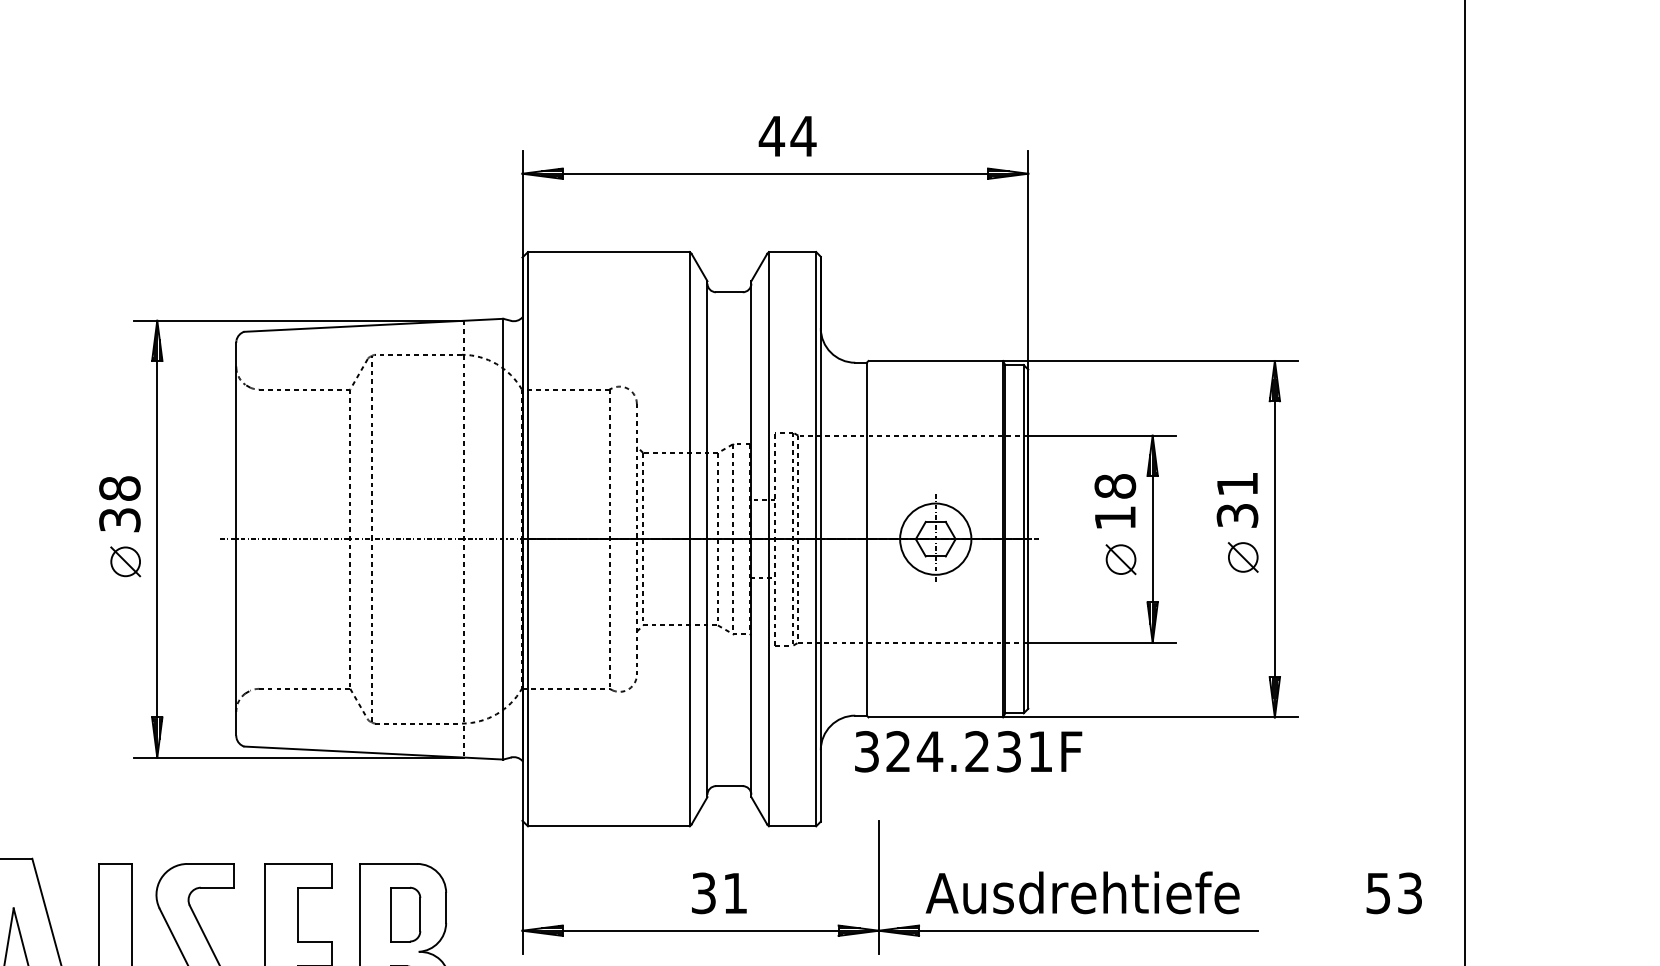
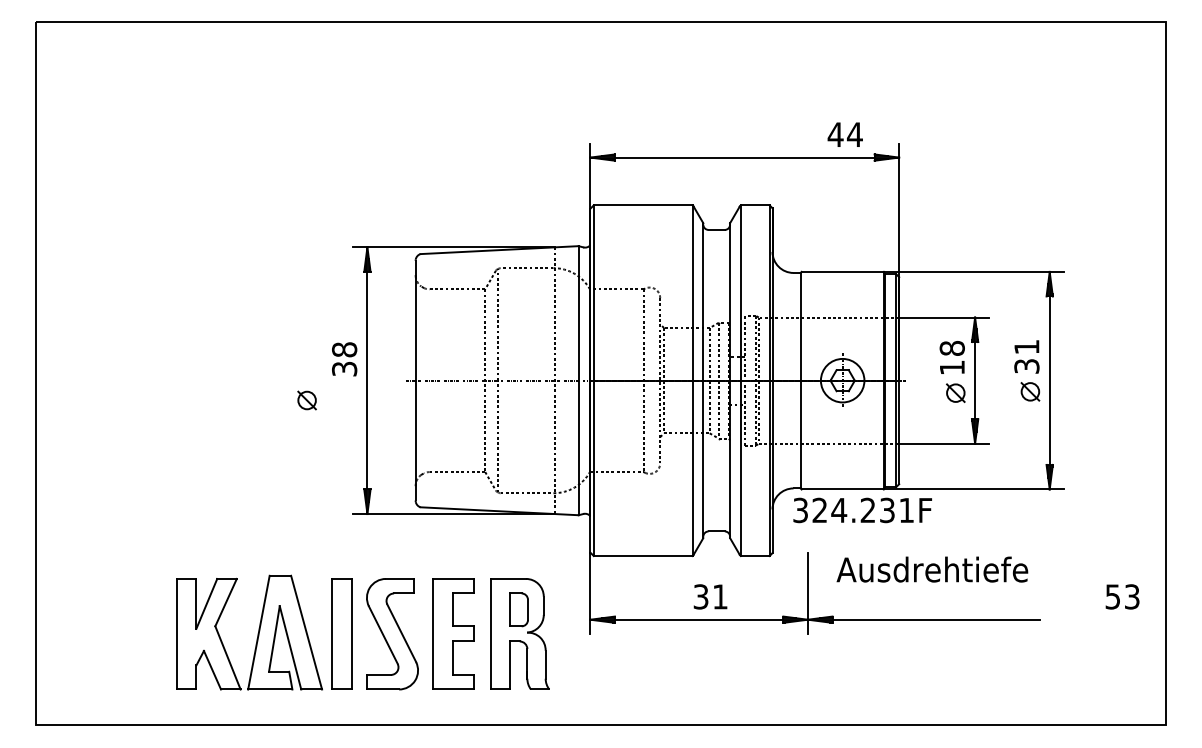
text: (786, 135) -> (844, 134), moved
part: (124, 561) -> (306, 400), moved
text: (1082, 892) -> (932, 569), moved

